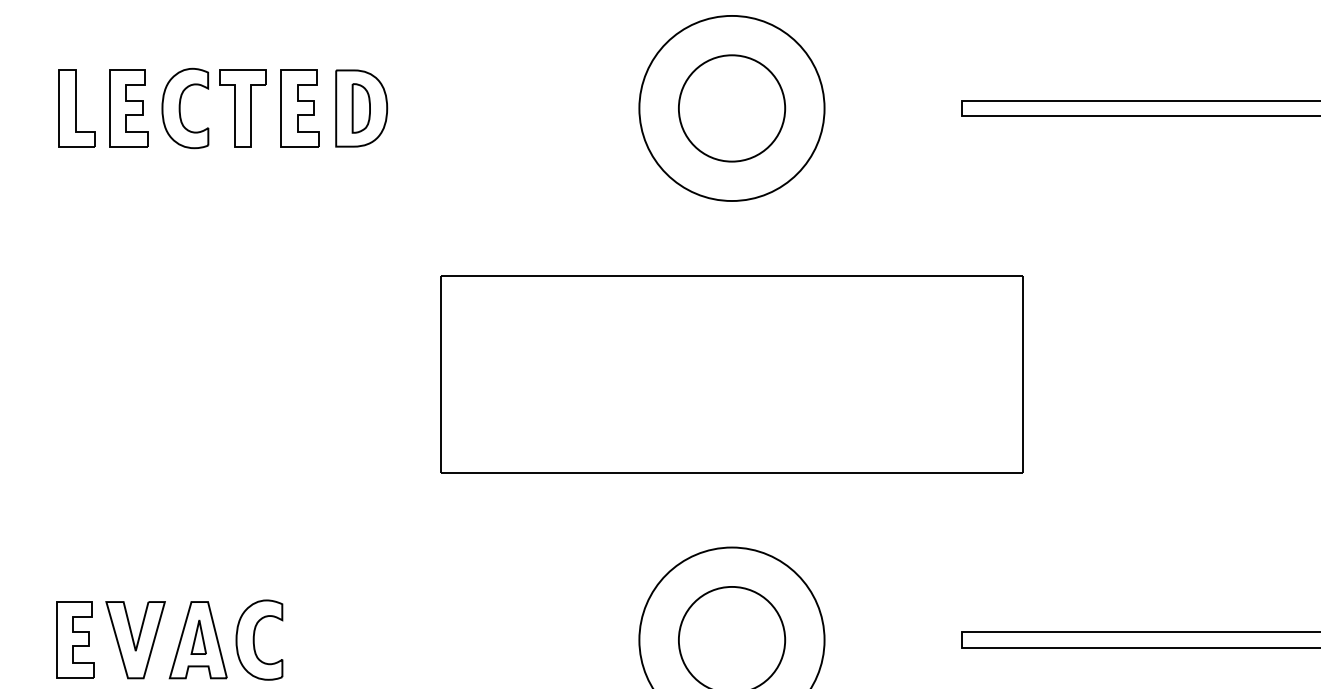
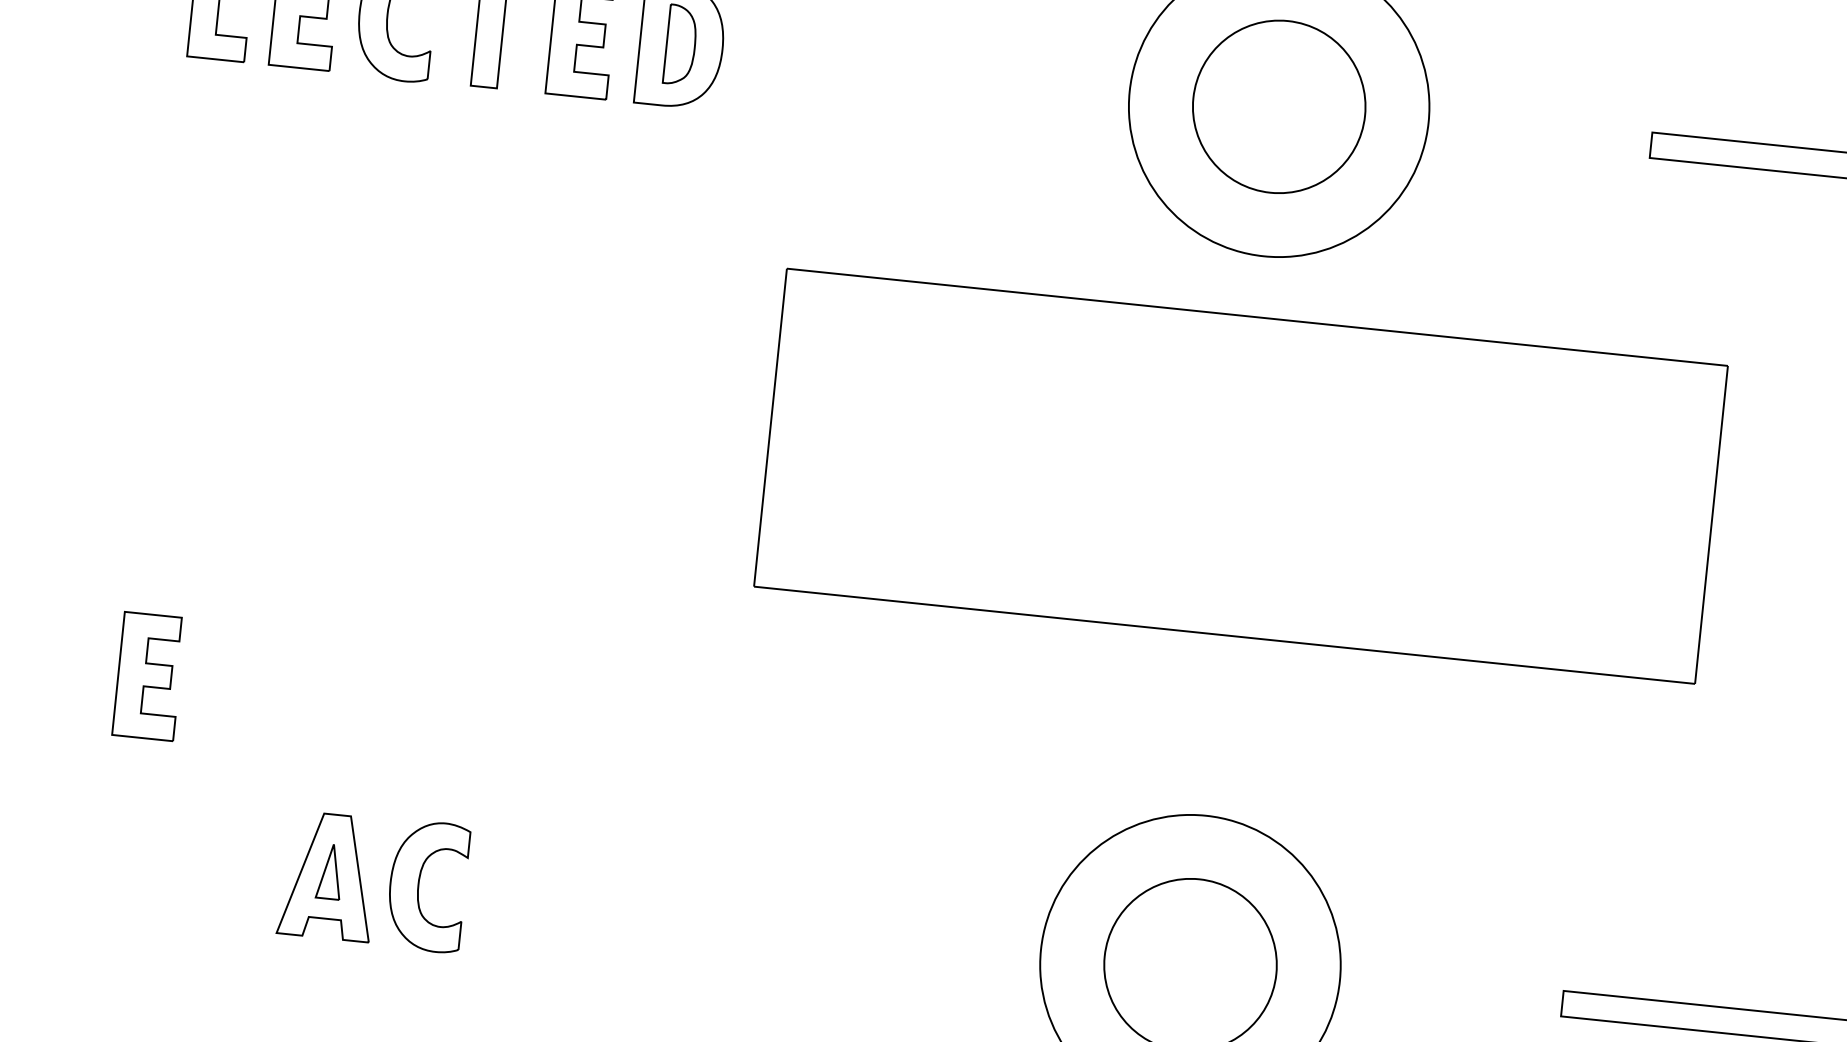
part: (731, 374) -> (1240, 476), moved
part: (75, 639) -> (149, 675), moved
part: (135, 640) -> (227, 866), removed

